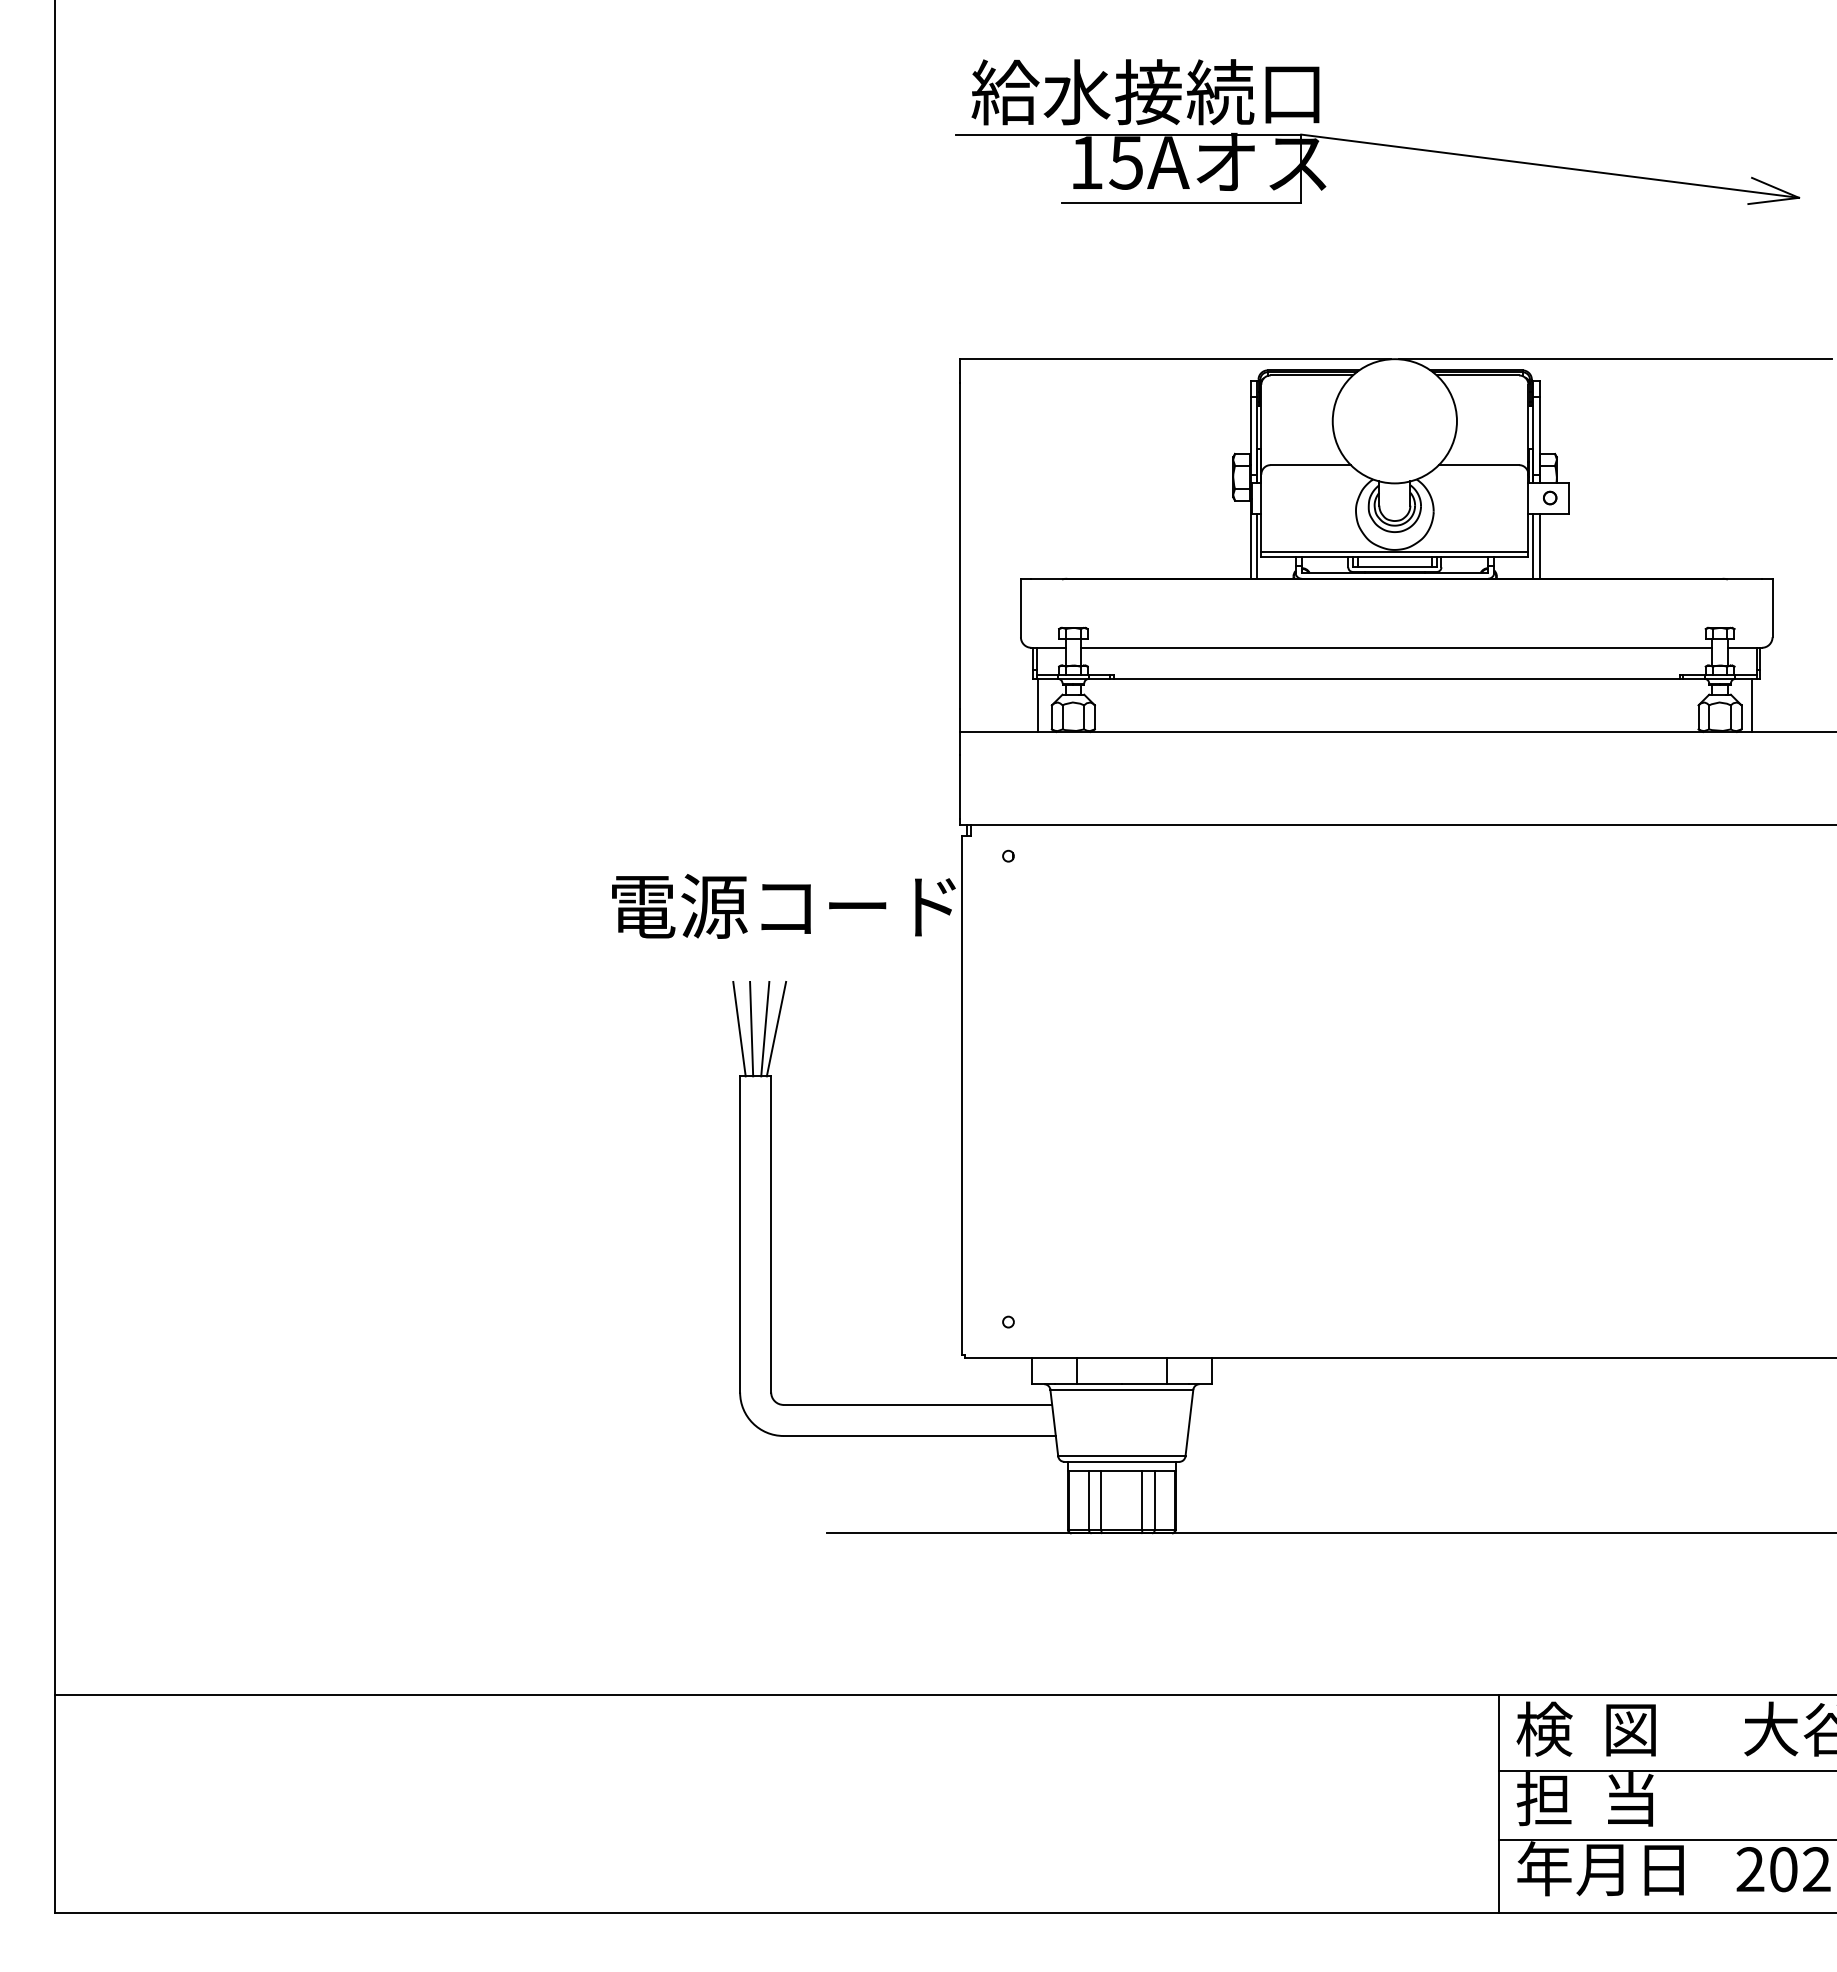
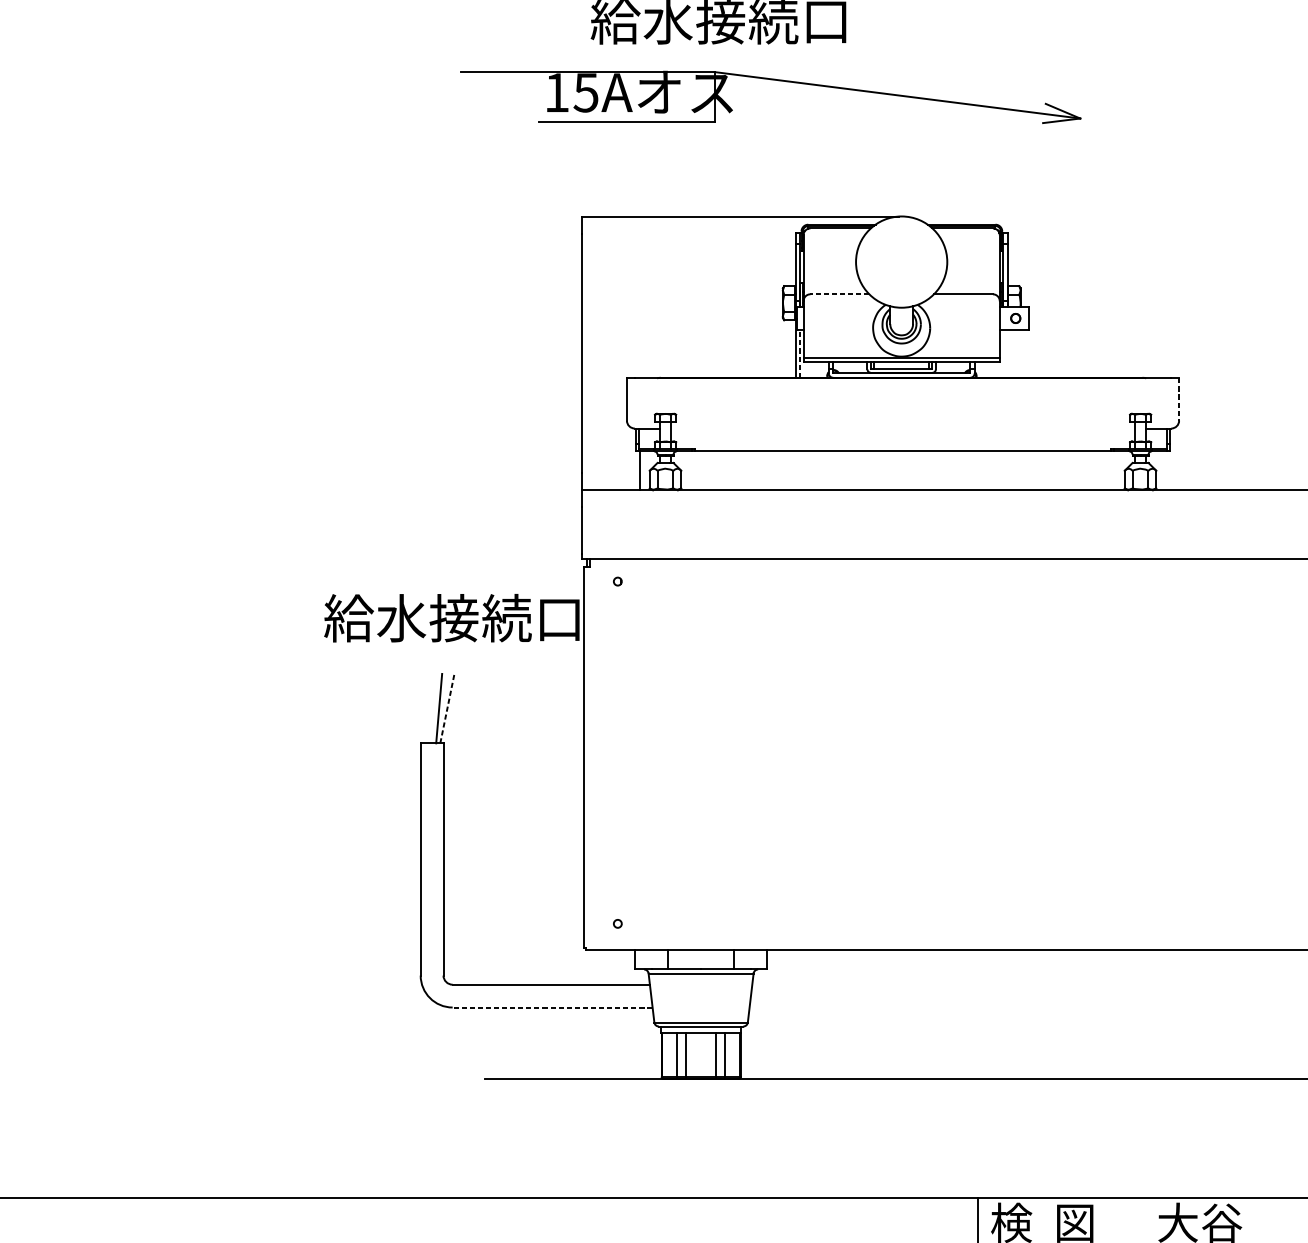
part: (1377, 145) -> (770, 80), moved
line: (1614, 359) -> (1063, 216), removed
line: (1310, 465) -> (839, 294), solid -> dashed
line: (1533, 545) -> (1003, 353), removed
line: (1539, 545) -> (1007, 353), removed
line: (1256, 546) -> (800, 354), solid -> dashed
line: (1772, 608) -> (1179, 399), solid -> dashed
line: (1396, 647) -> (902, 428), removed
line: (1752, 704) -> (1164, 470), removed
text: (782, 906) -> (451, 618), 電源コード -> 給水接続口
line: (739, 1028) -> (420, 708), removed
line: (751, 1028) -> (429, 708), removed
line: (776, 1028) -> (447, 708), solid -> dashed
line: (919, 1435) -> (552, 1007), solid -> dashed

